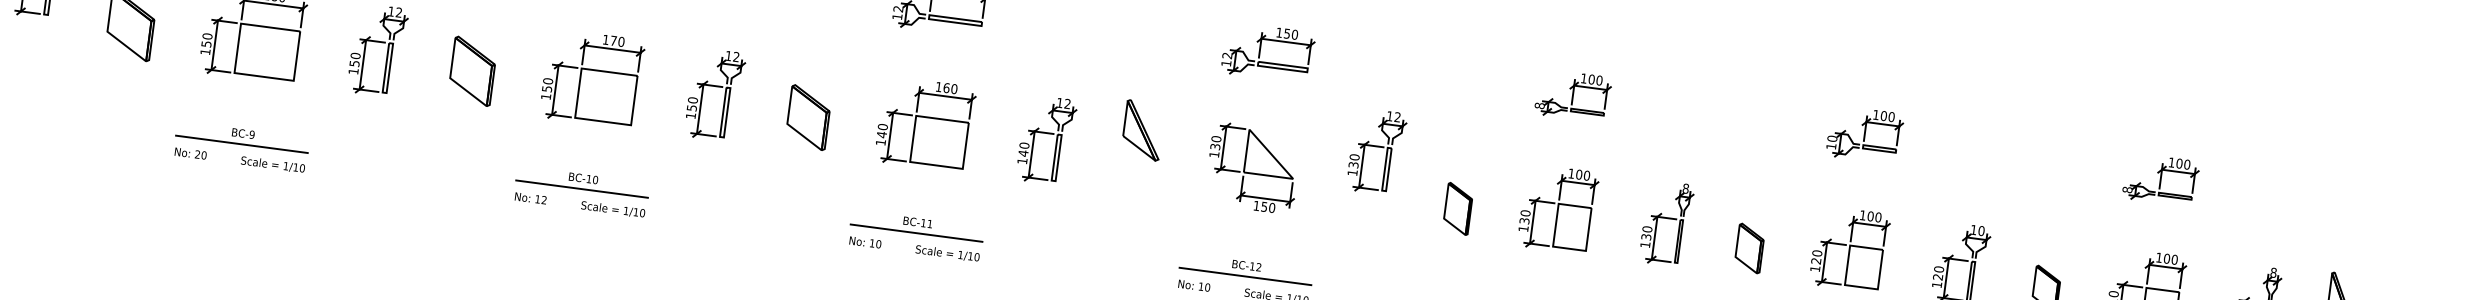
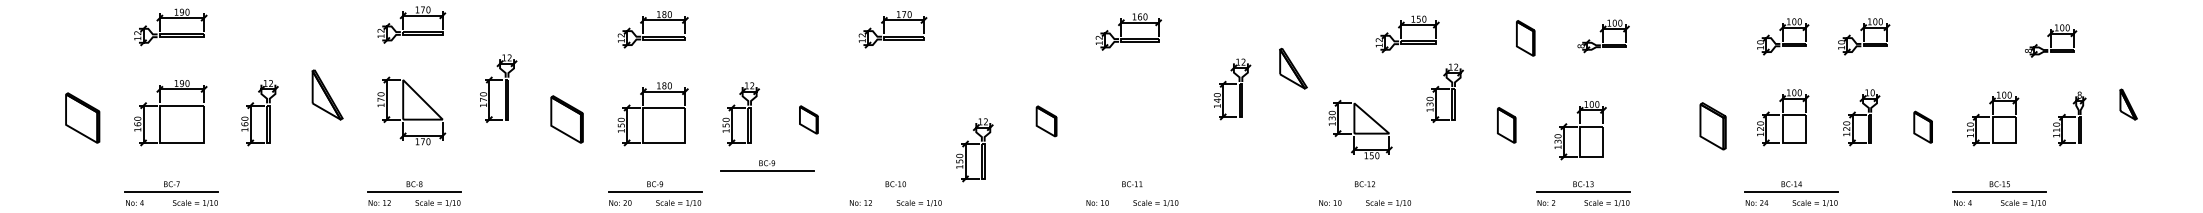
part: (1268, 53) -> (1407, 34), moved
part: (472, 70) -> (808, 119), size x0.6
part: (591, 79) -> (892, 114), removed
part: (1500, 89) -> (1525, 38), added
part: (714, 95) -> (974, 150), moved
part: (1573, 96) -> (1603, 36), moved
part: (808, 117) -> (1046, 121), size x0.7
part: (925, 124) -> (1128, 115), removed
part: (405, 128) -> (767, 165), added
part: (1143, 130) -> (1293, 68), moved
part: (1046, 140) -> (1232, 89), moved
part: (1980, 149) -> (1864, 36), added
part: (1253, 167) -> (1360, 129), moved
part: (2162, 179) -> (2051, 40), moved
line: (581, 188) -> (895, 191), removed
part: (1558, 209) -> (1580, 130), moved
part: (1667, 223) -> (1653, 116), removed
line: (915, 232) -> (1131, 191), removed
part: (1748, 247) -> (1712, 125), size x1.4
line: (1244, 275) -> (1364, 191), removed

